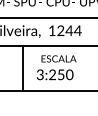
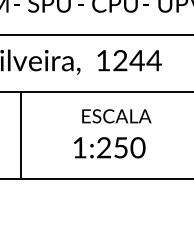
line: (22, 68) -> (20, 135), moved
text: (39, 74) -> (78, 147), 3:250 -> 1:250

